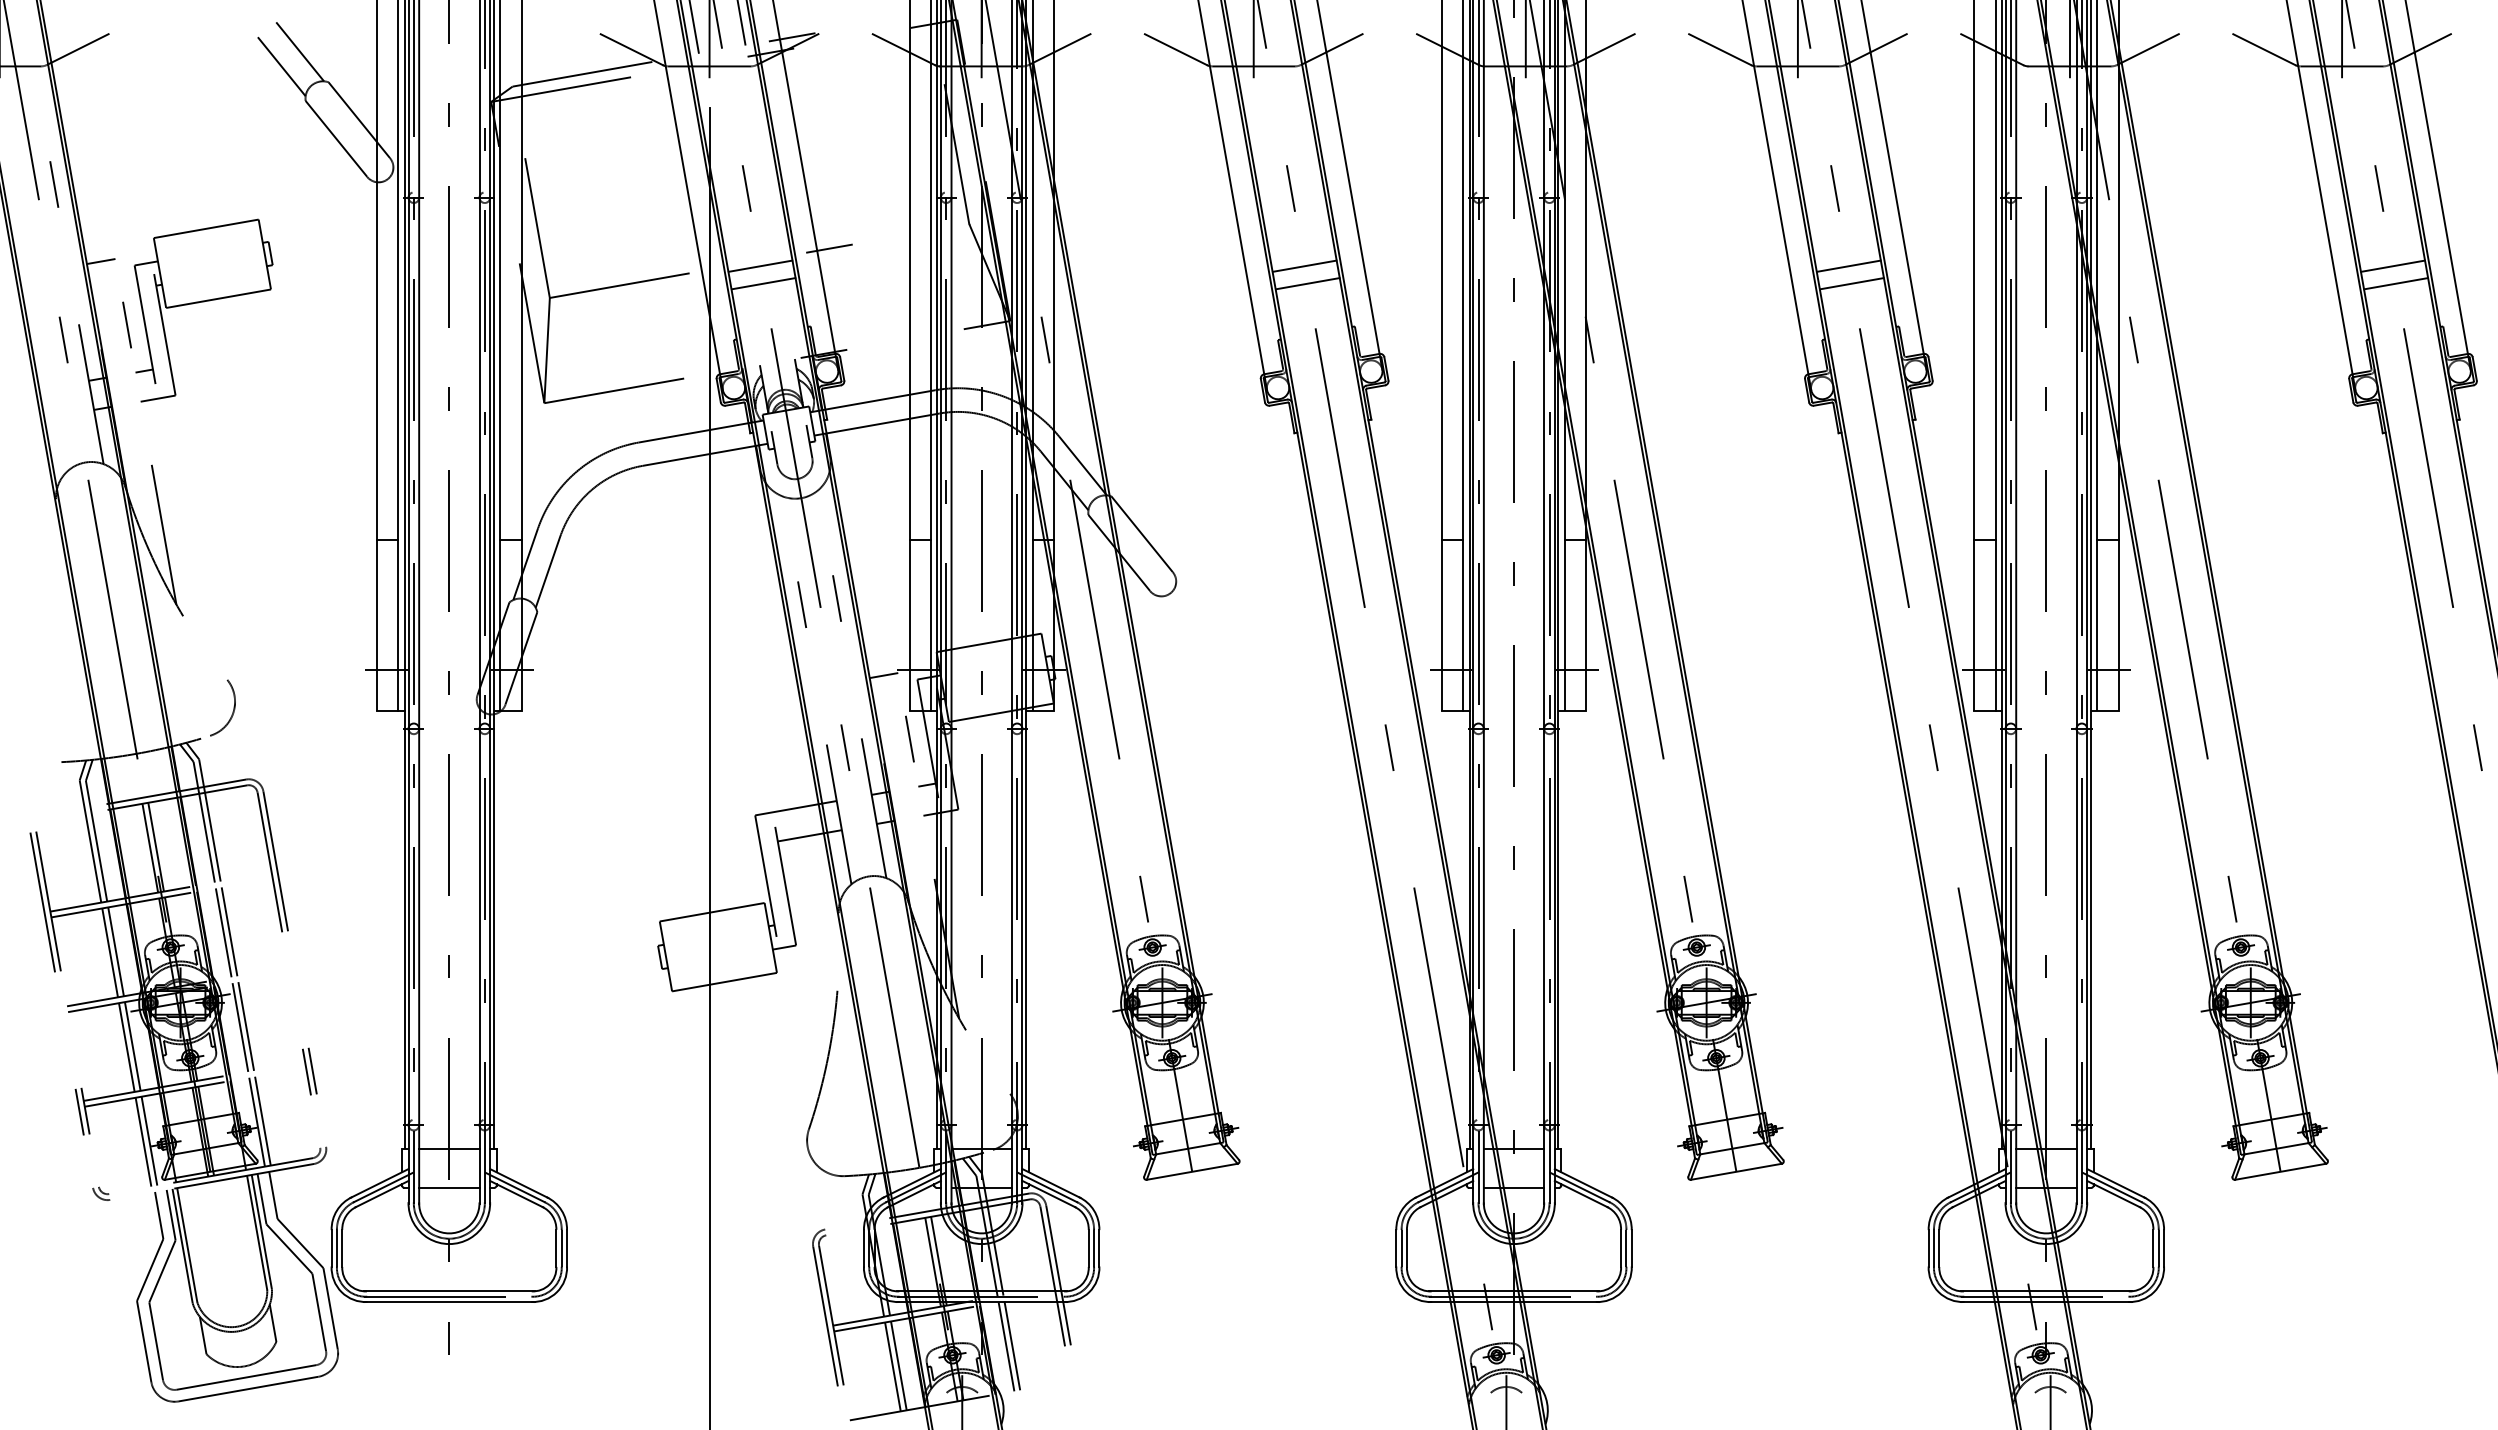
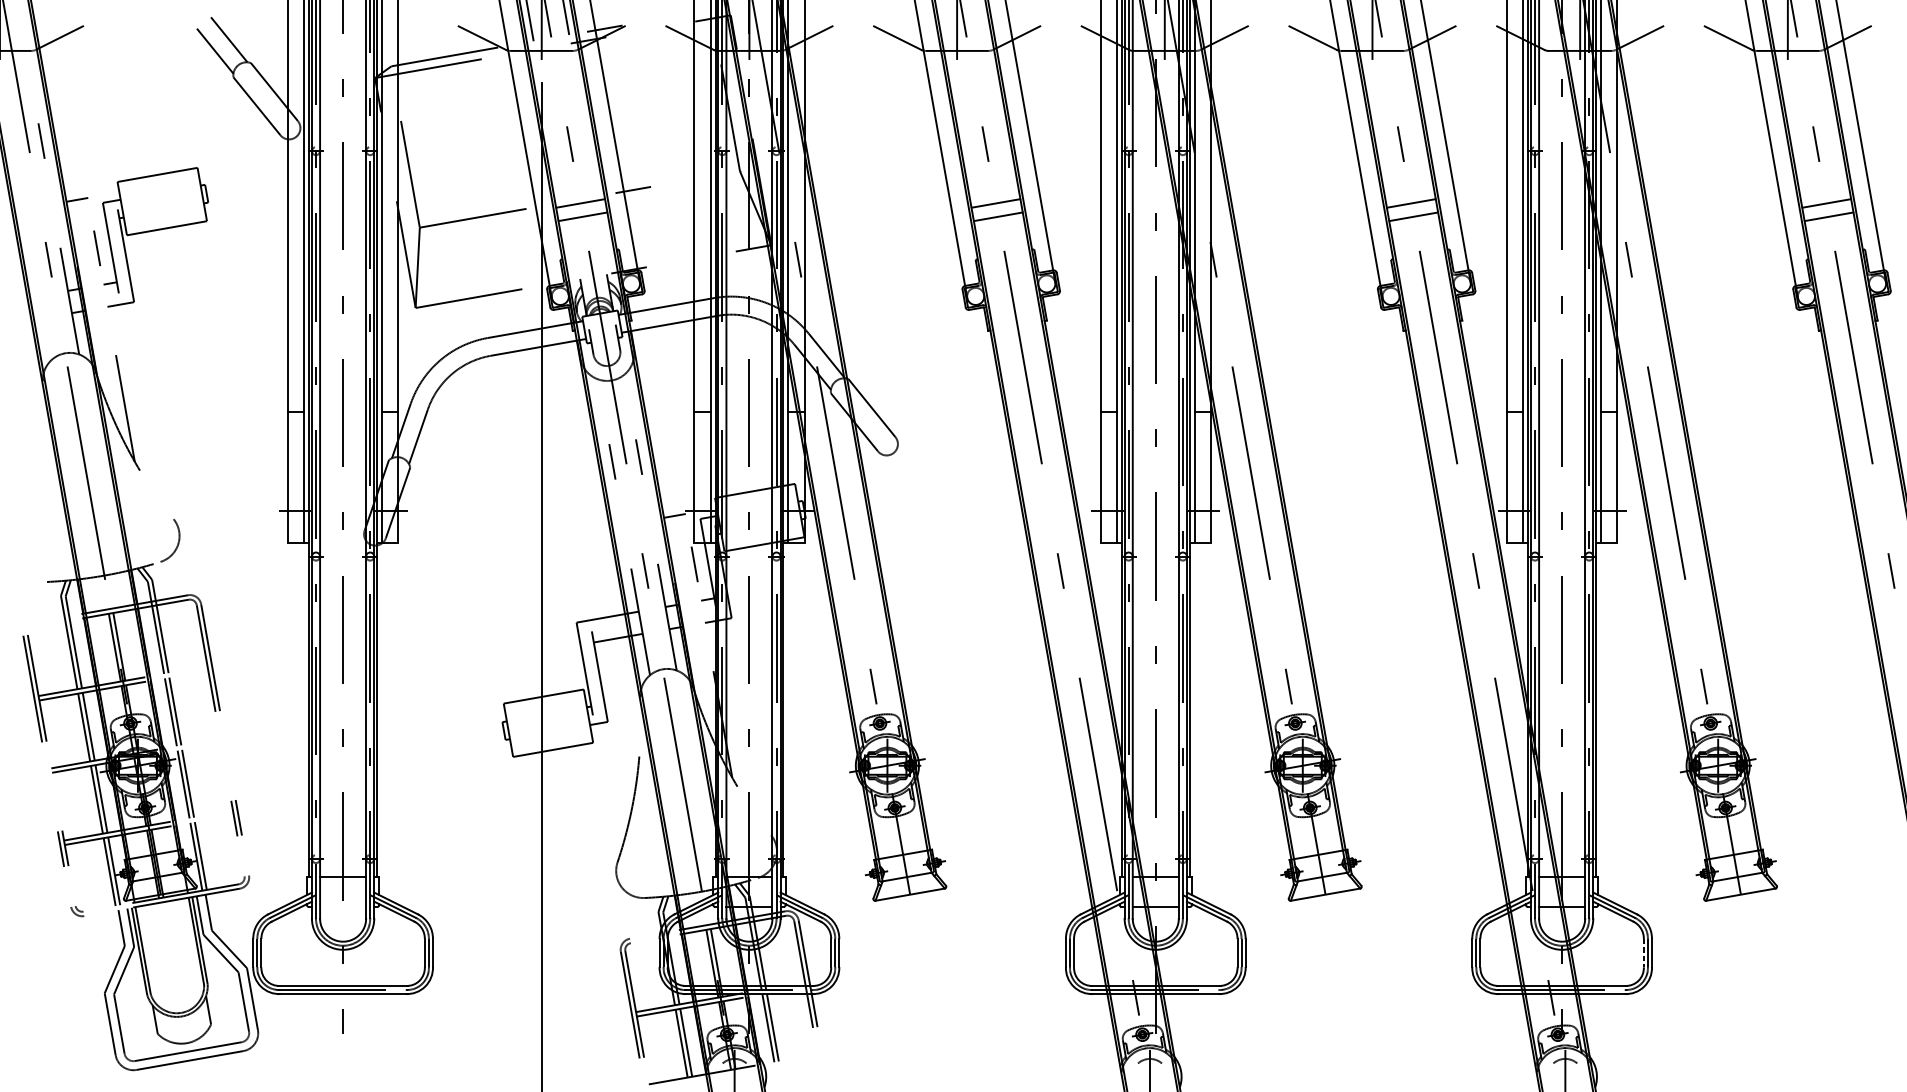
line: (449, 1187) -> (343, 906), removed
line: (2153, 1248) -> (1643, 953), solid -> dashed

